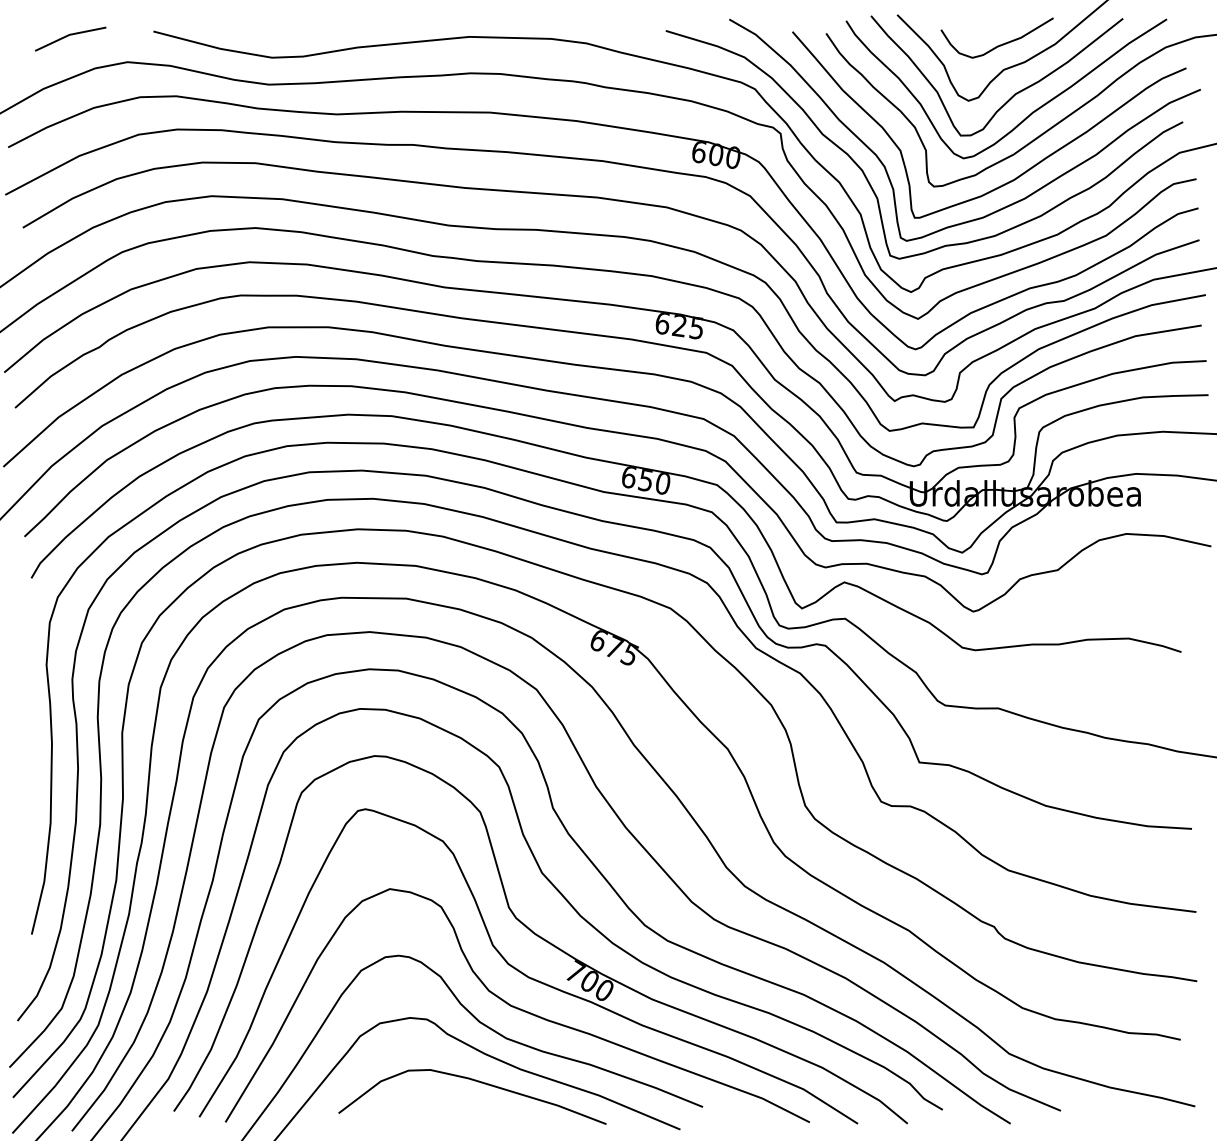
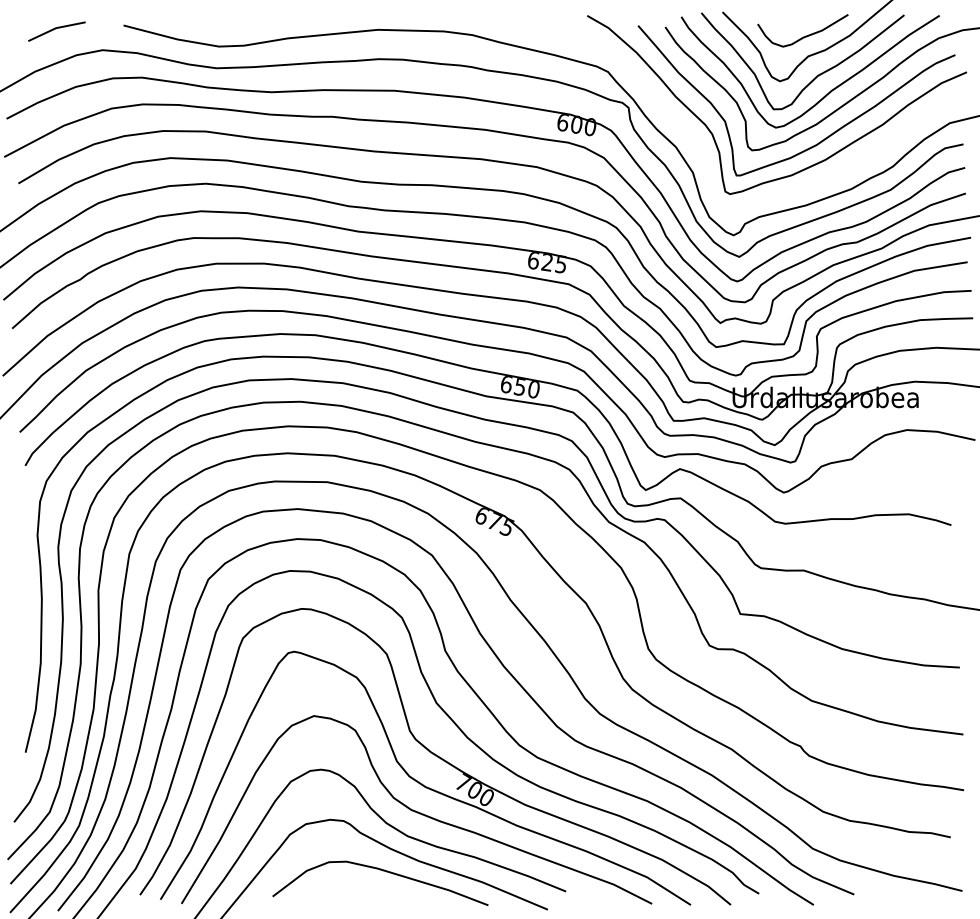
part: (867, 176) -> (698, 142), removed

